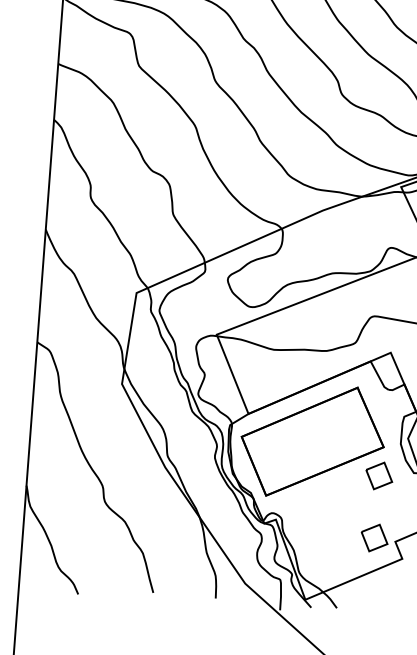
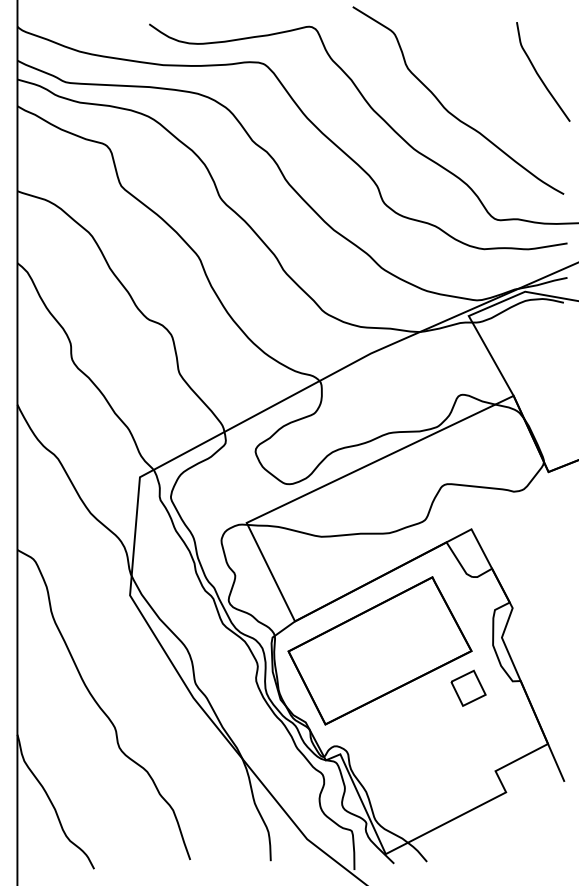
part: (374, 537) -> (468, 767), removed

